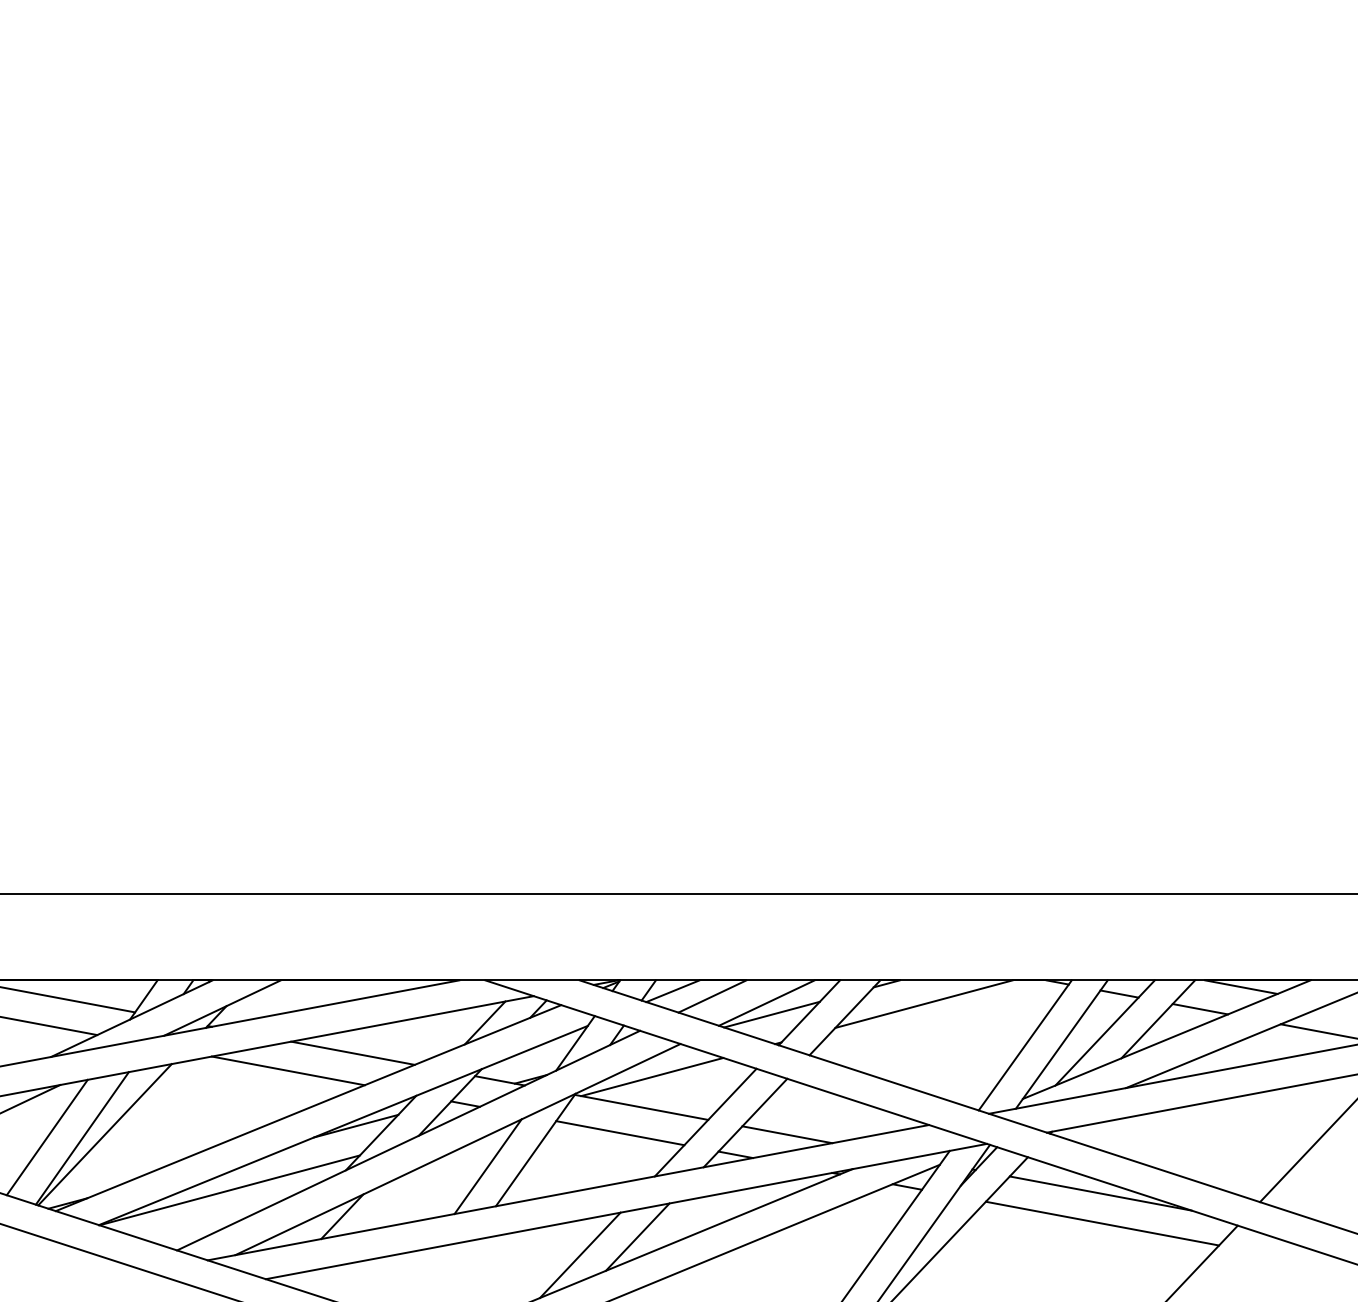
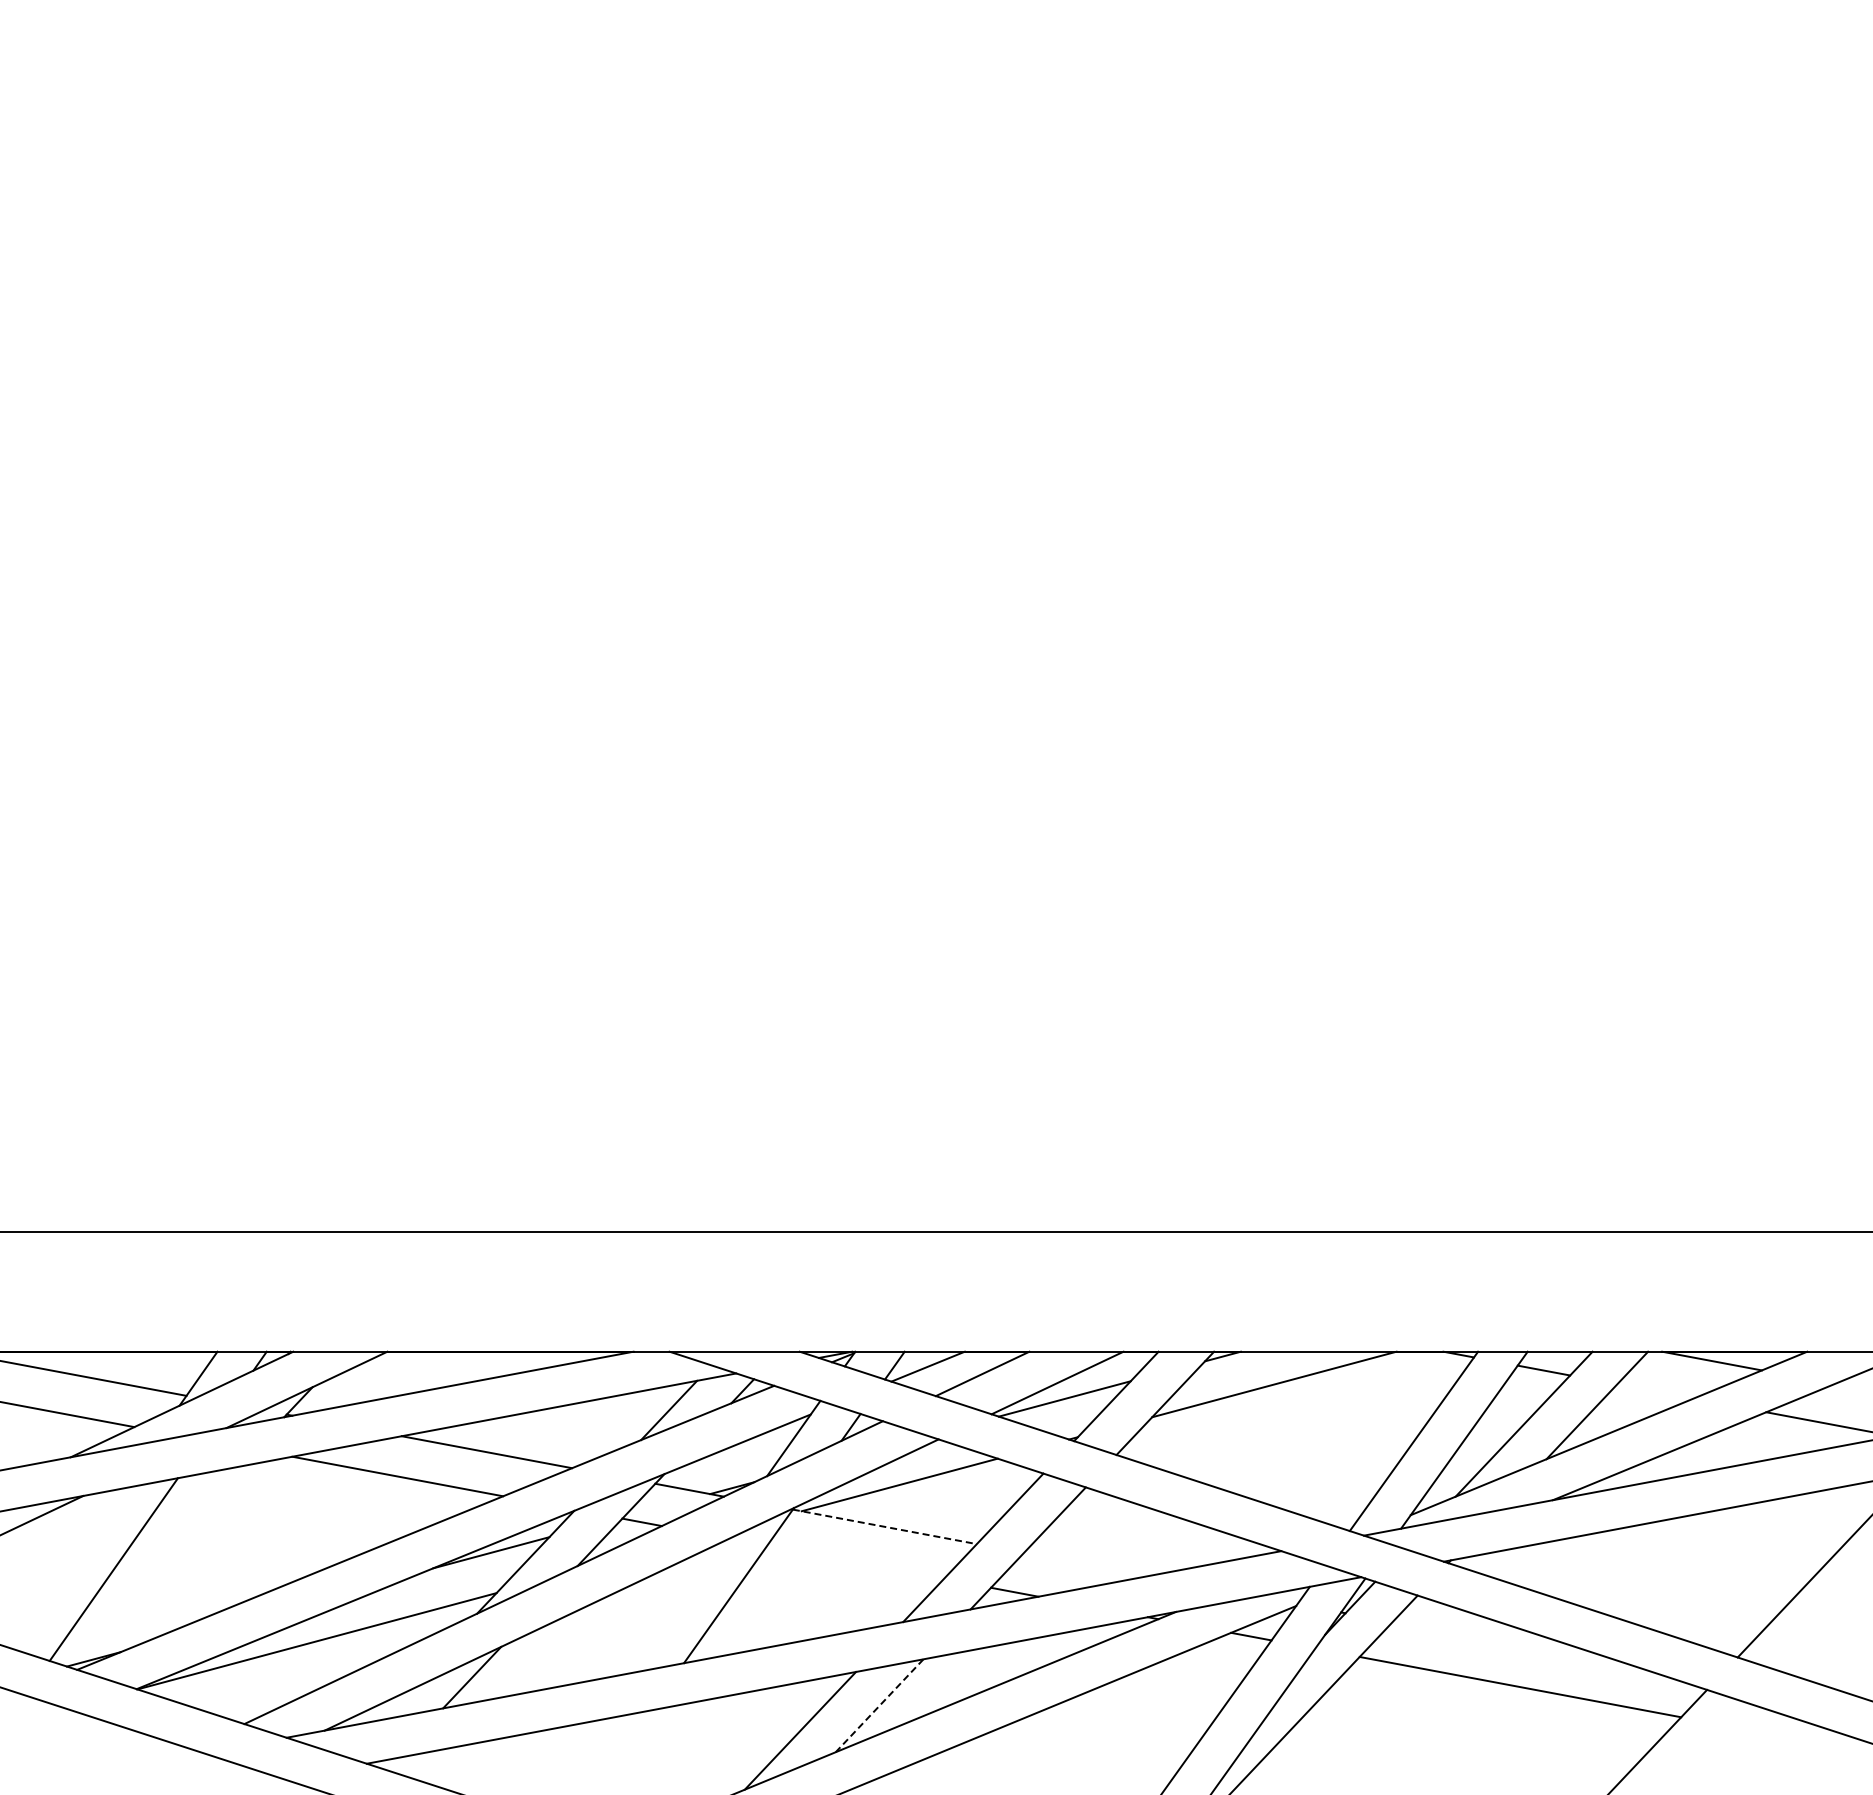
line: (1200, 1009) -> (1655, 1391), removed
line: (641, 1107) -> (884, 1526), solid -> dashed
line: (620, 1132) -> (855, 1561), removed
line: (104, 1134) -> (144, 1564), removed
line: (787, 1134) -> (1085, 1564), removed
line: (47, 1136) -> (65, 1567), removed
line: (488, 1166) -> (673, 1608), removed
line: (1100, 1193) -> (1517, 1645), removed
line: (637, 1236) -> (879, 1705), solid -> dashed

